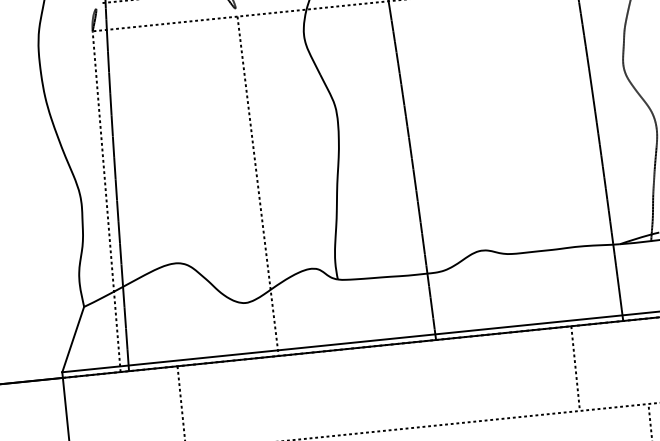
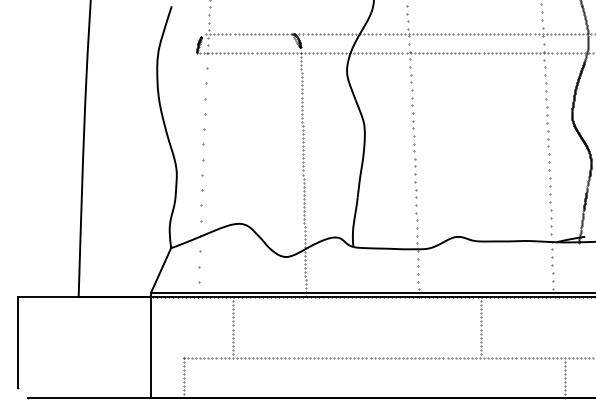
line: (106, 201) -> (194, 174), removed
line: (574, 368) -> (480, 327), moved

